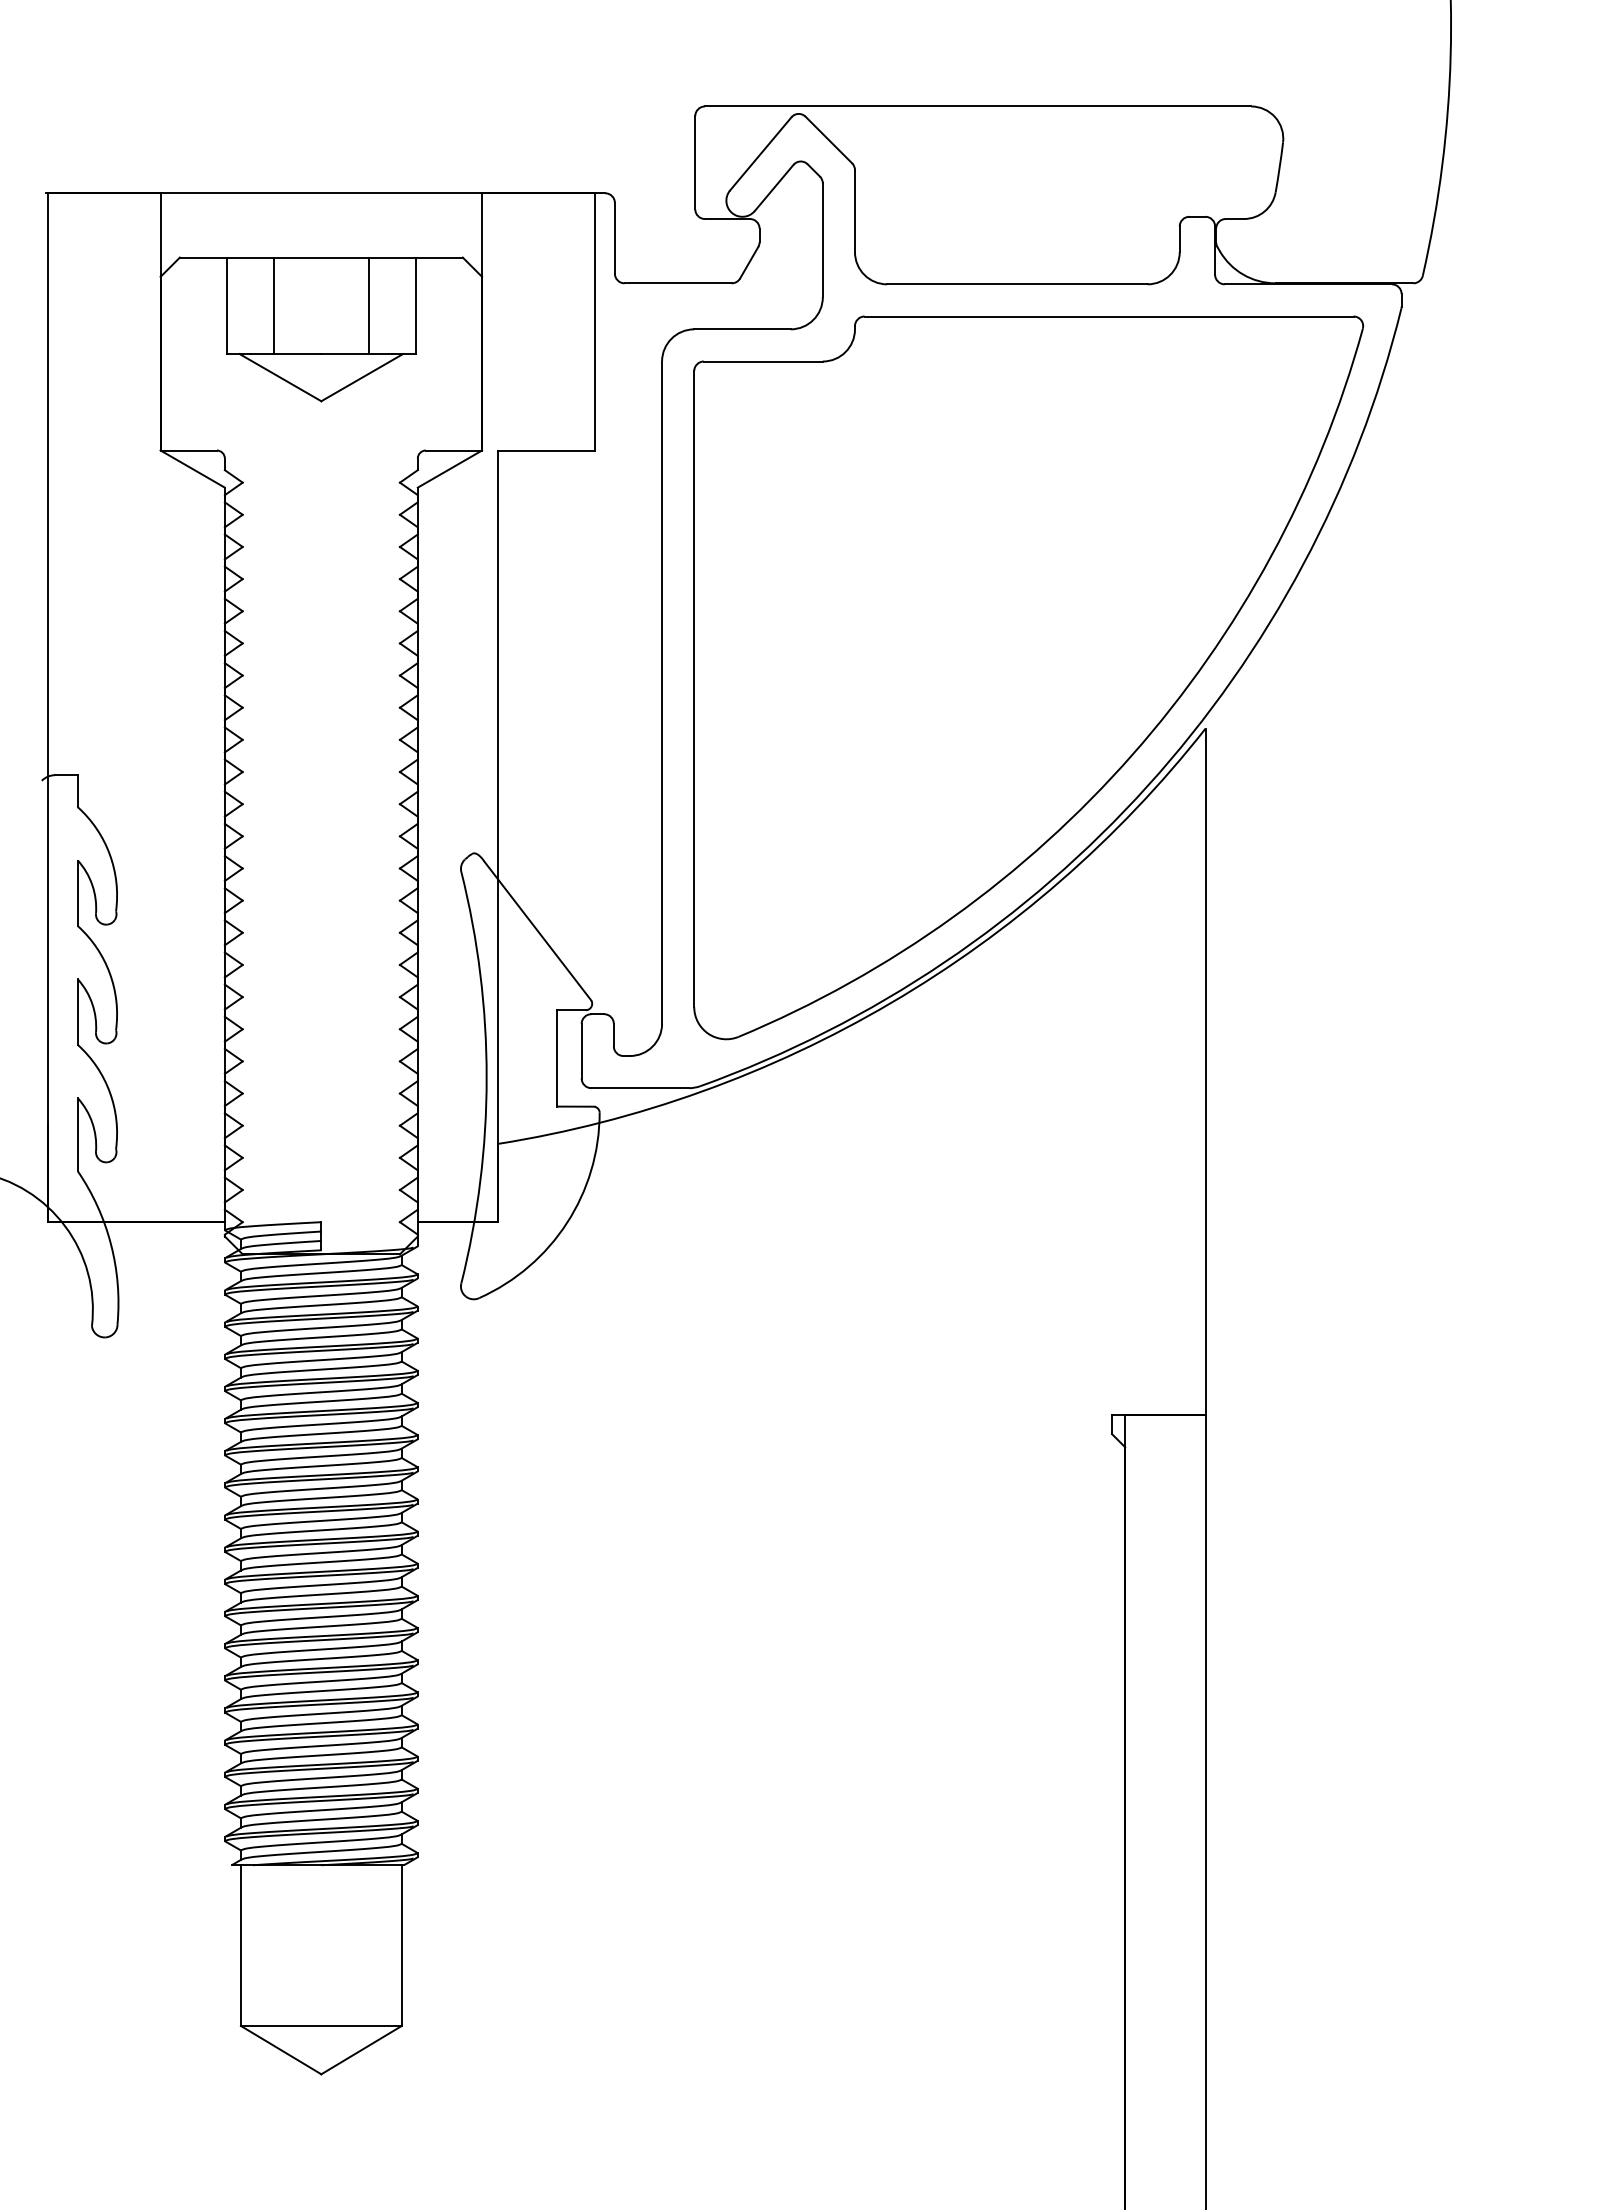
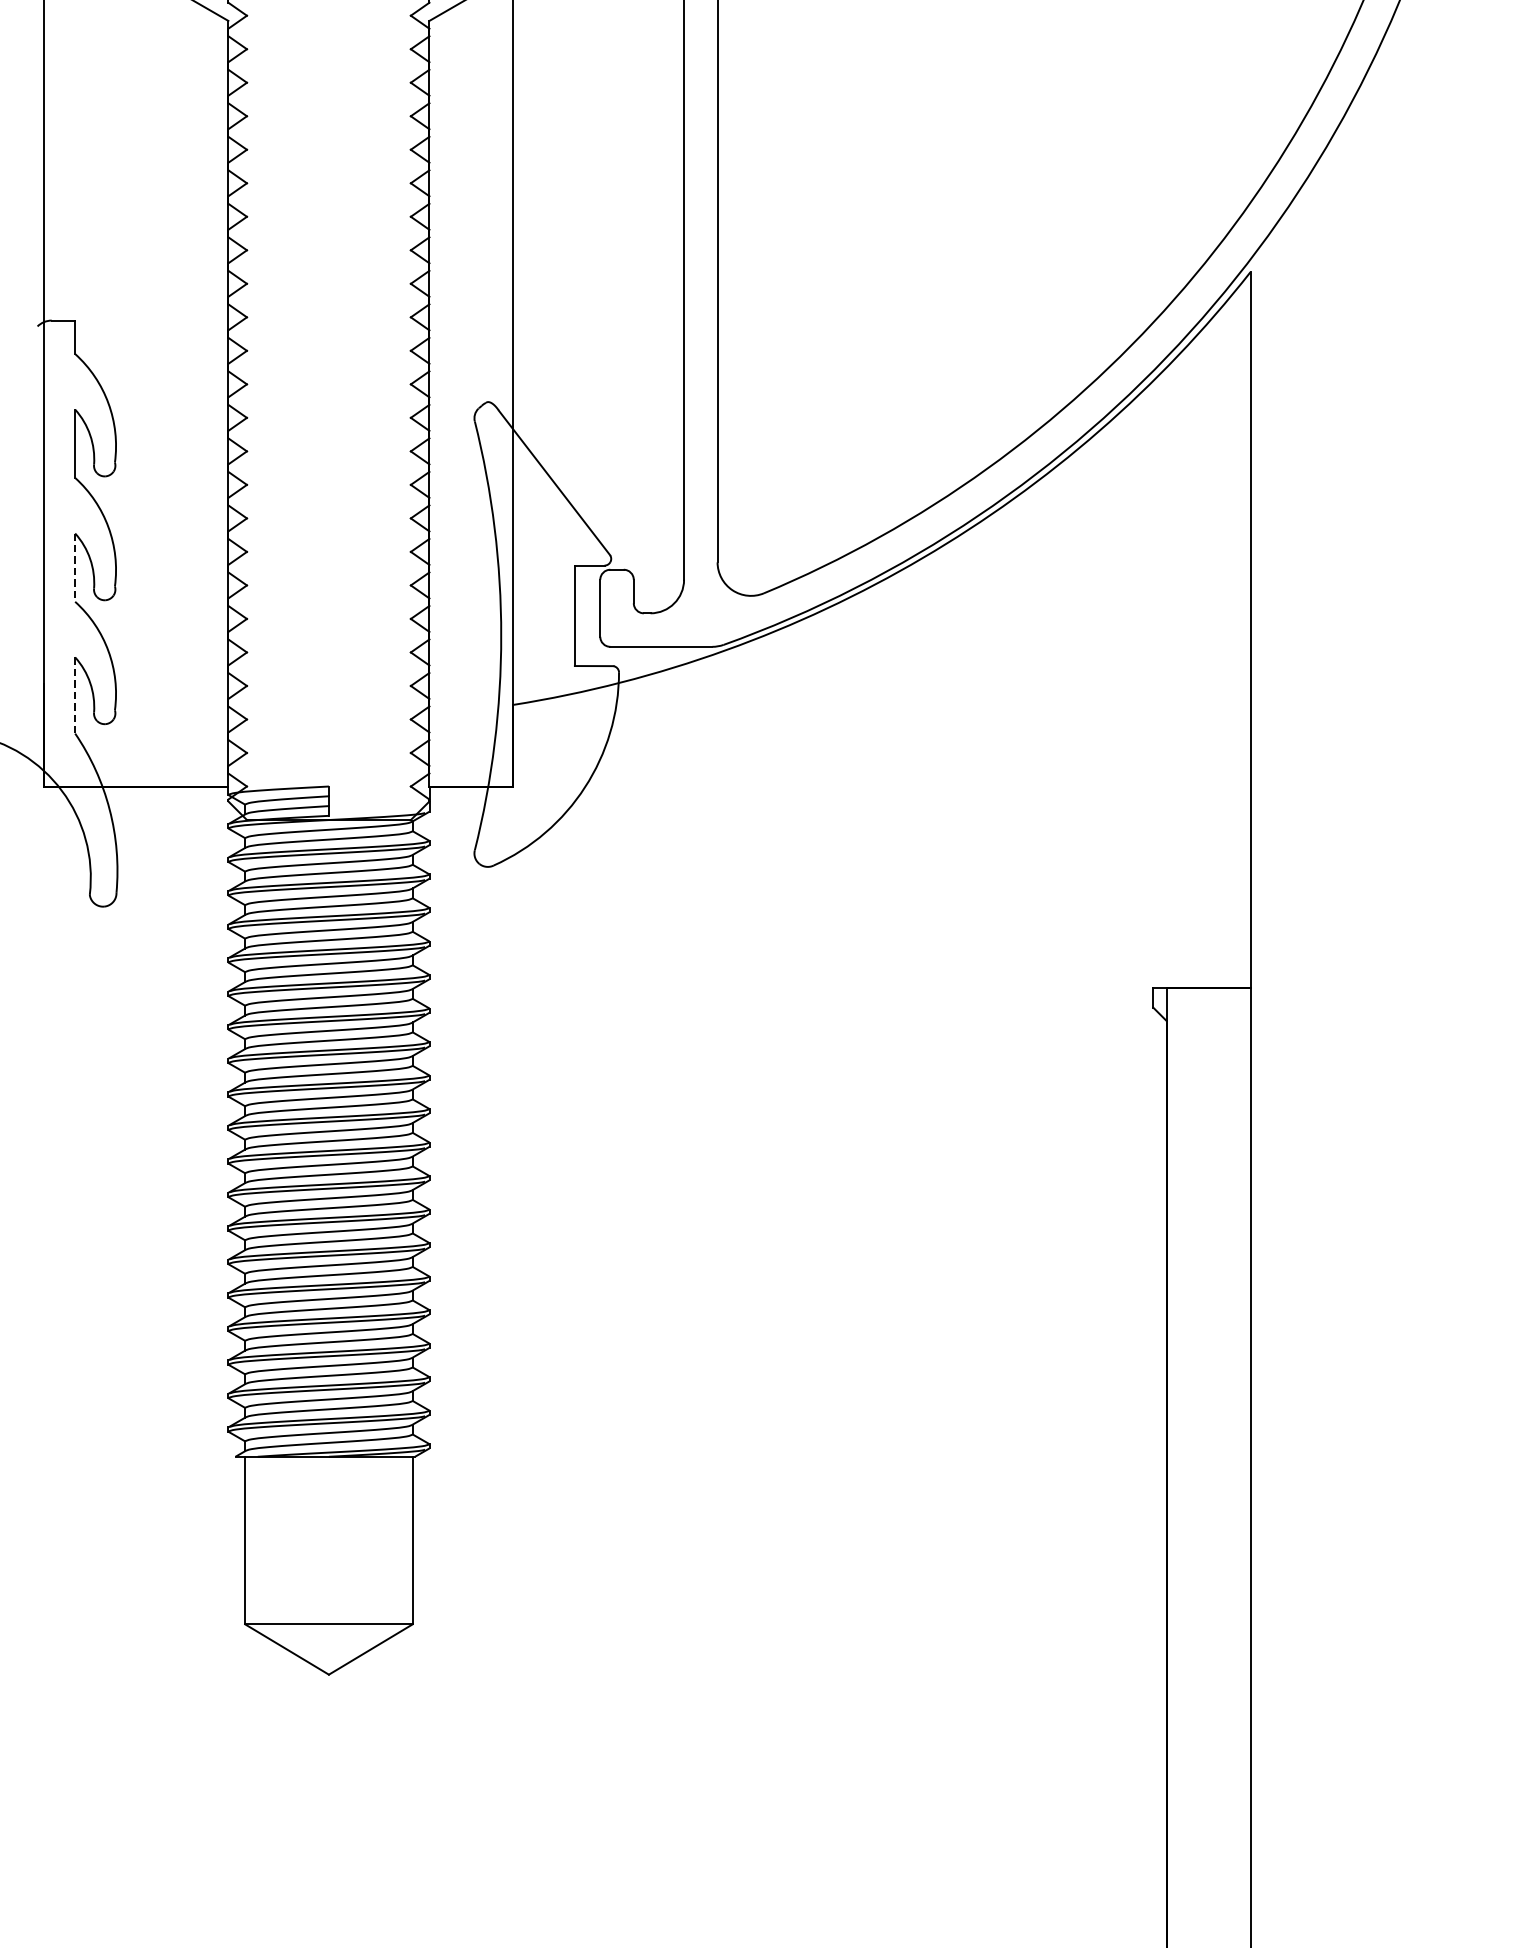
line: (77, 1012) -> (74, 567), solid -> dashed
line: (77, 1134) -> (74, 695), solid -> dashed

